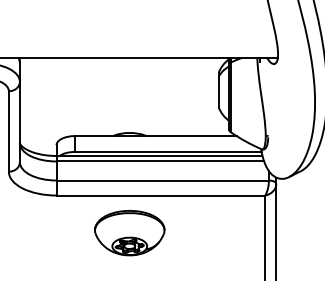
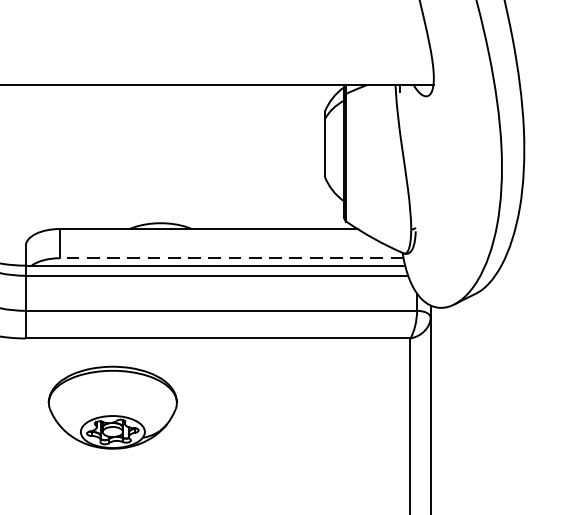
line: (167, 151) -> (230, 257), solid -> dashed
part: (129, 233) -> (112, 408), moved

